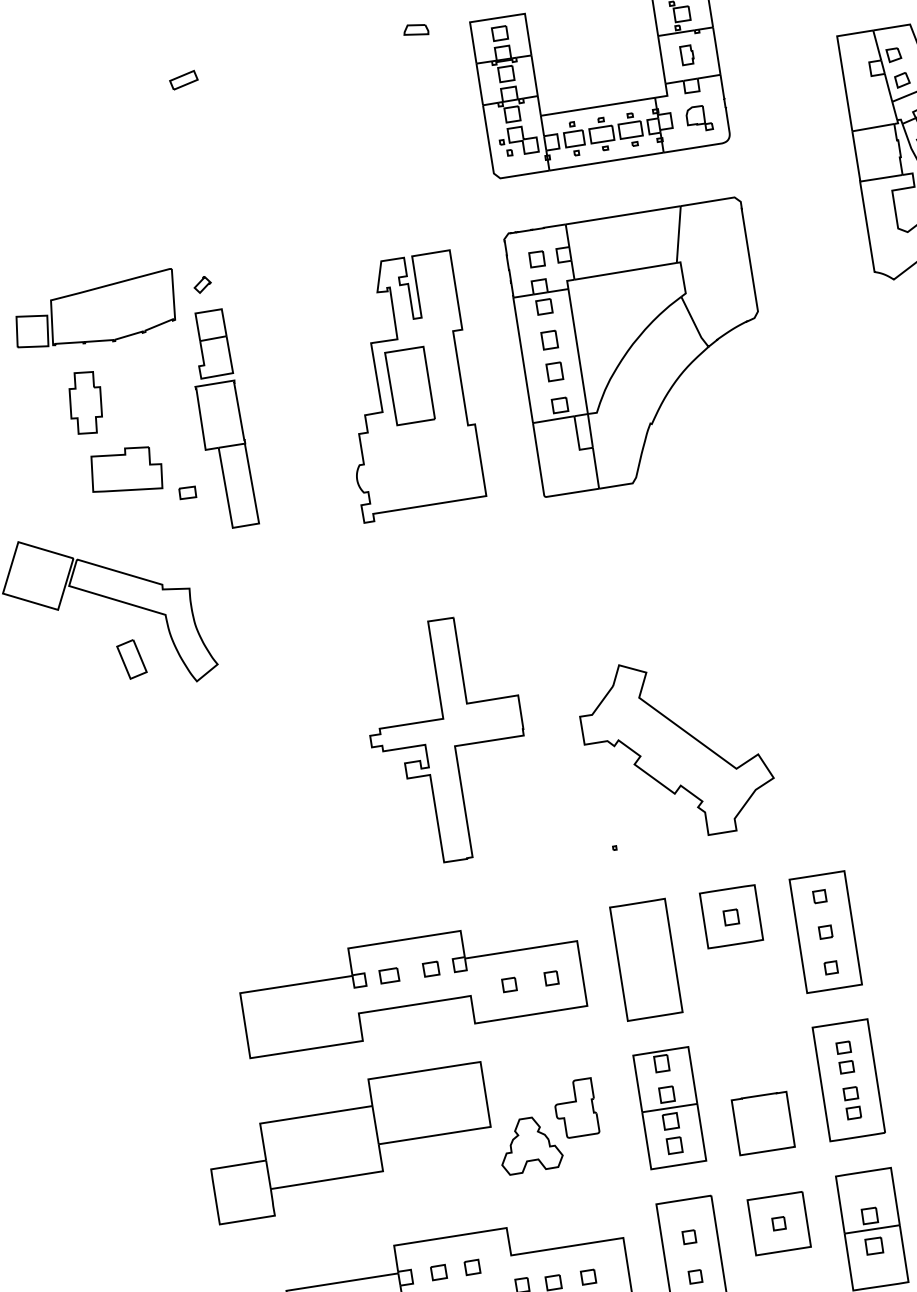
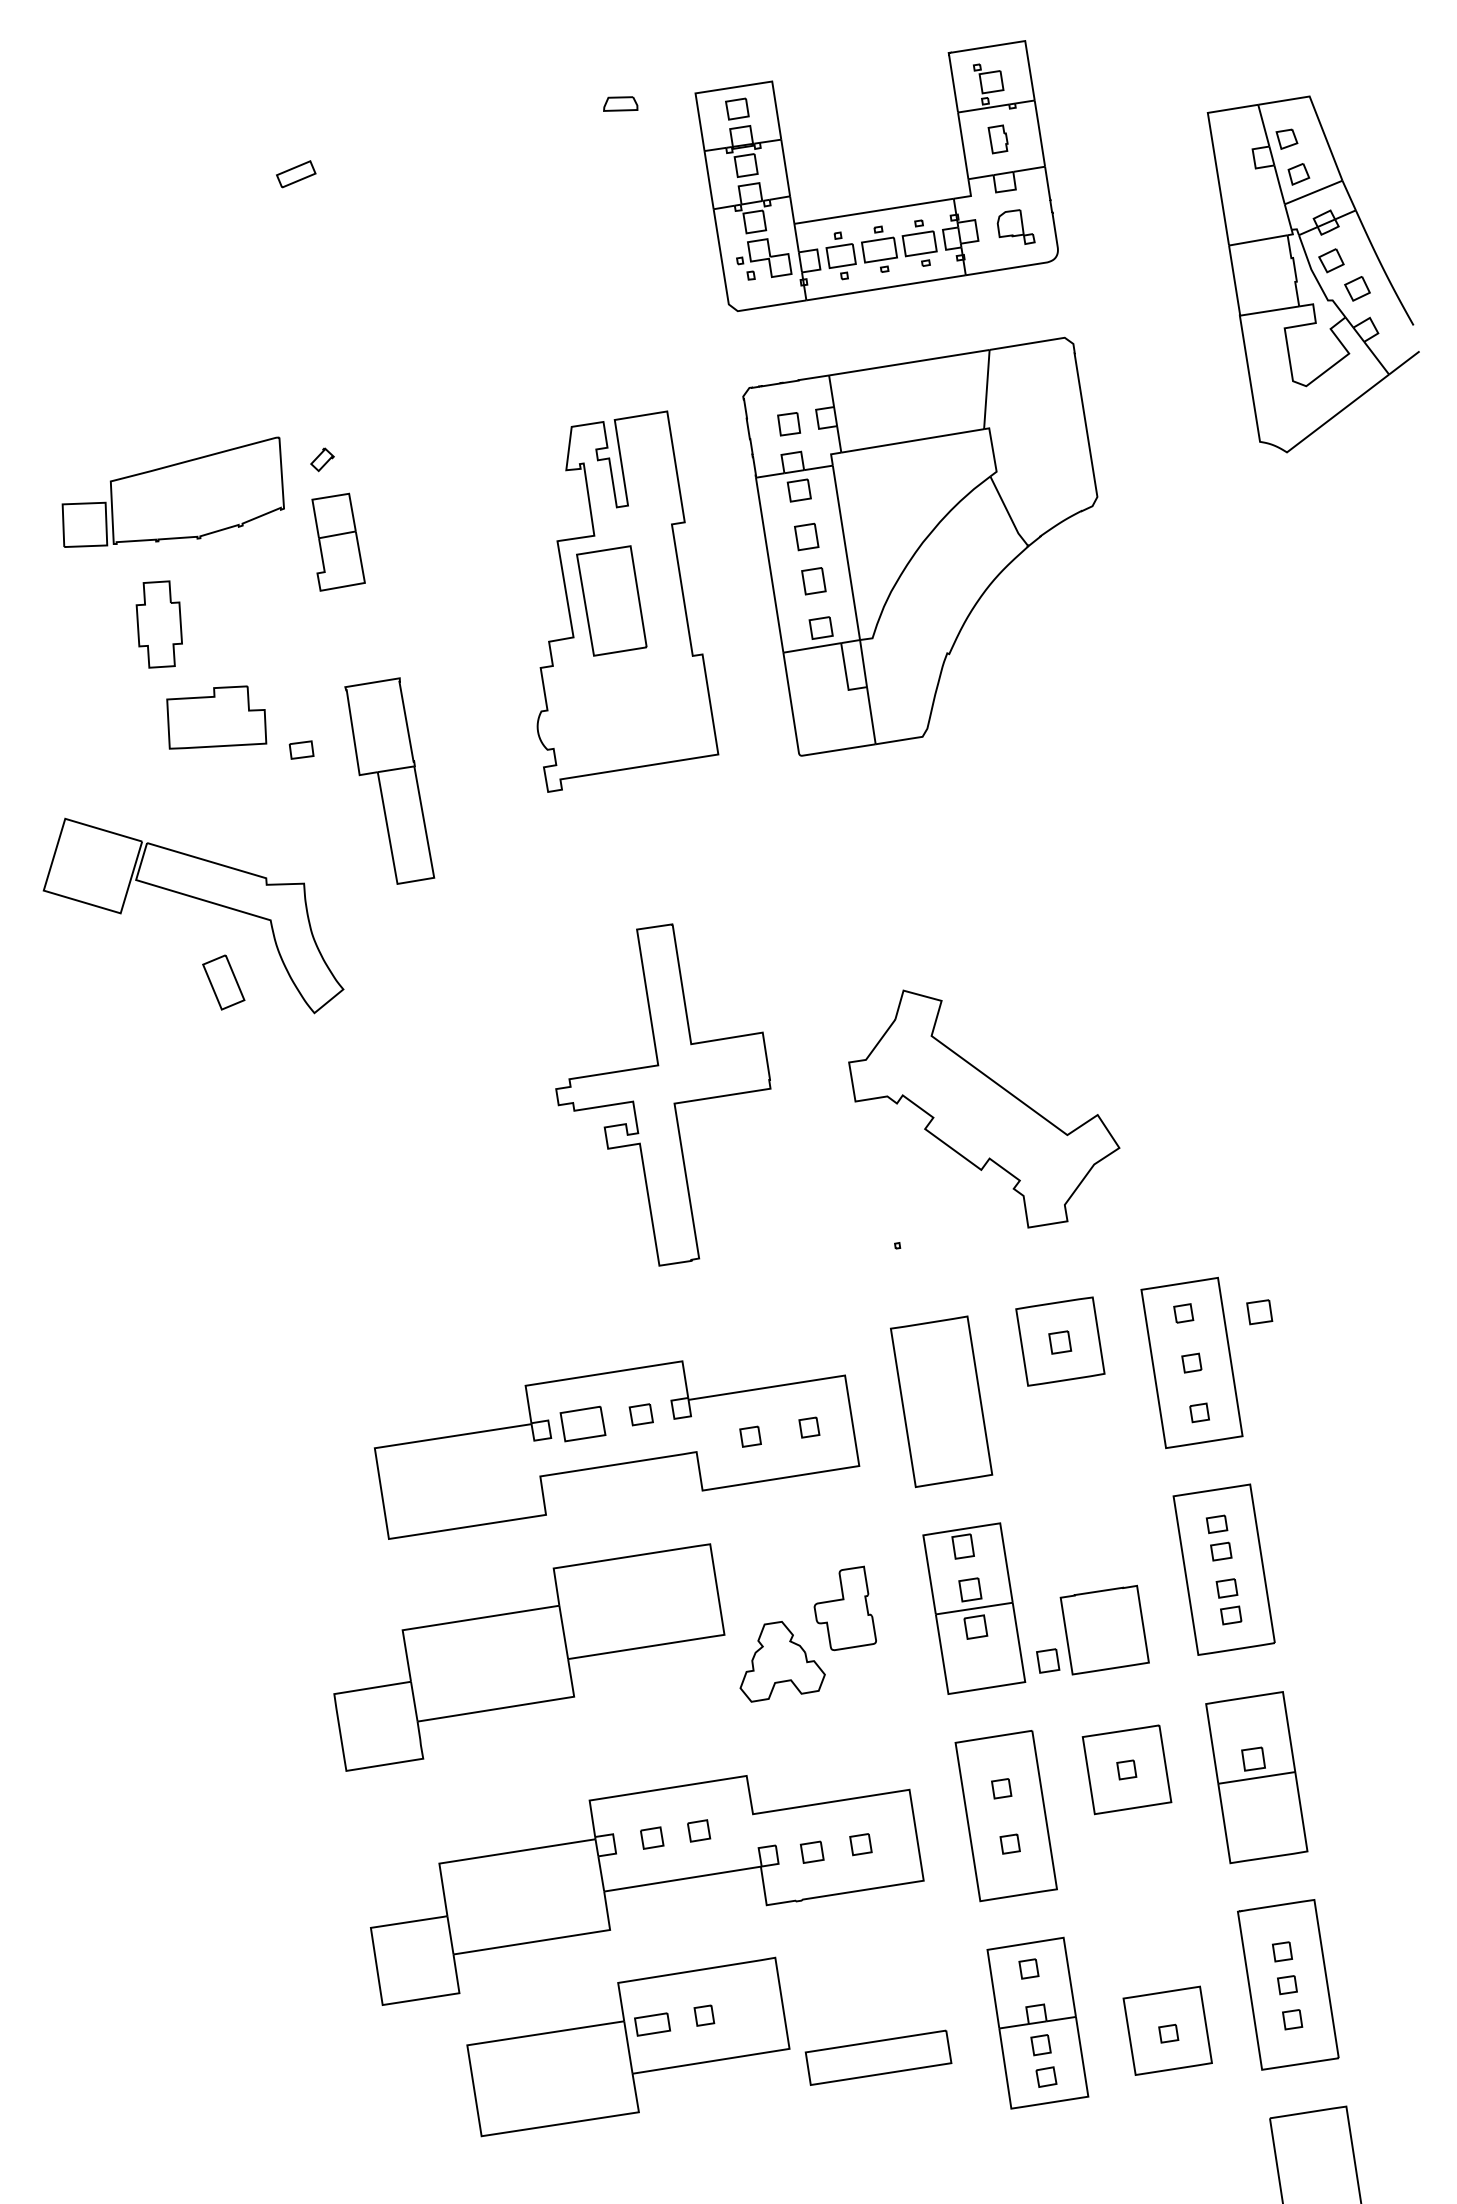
part: (227, 453) -> (389, 780), moved
part: (389, 975) -> (582, 1423), size x1.6
part: (674, 1145) -> (1048, 1660), moved
part: (874, 1246) -> (1259, 1312), moved

